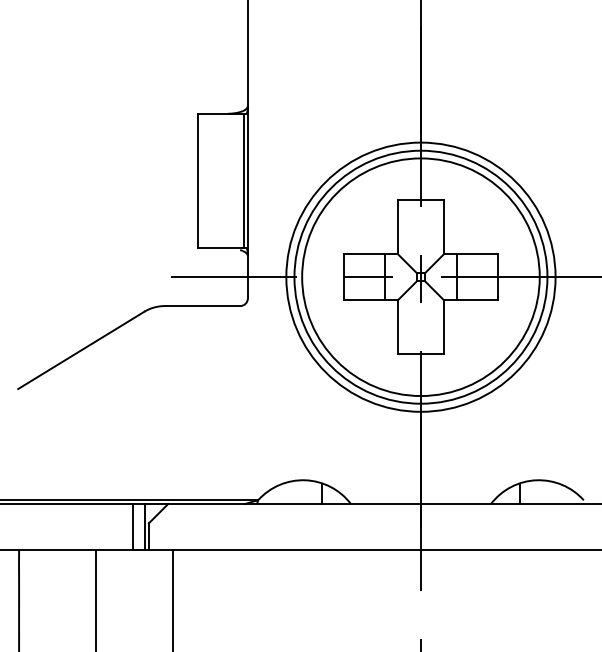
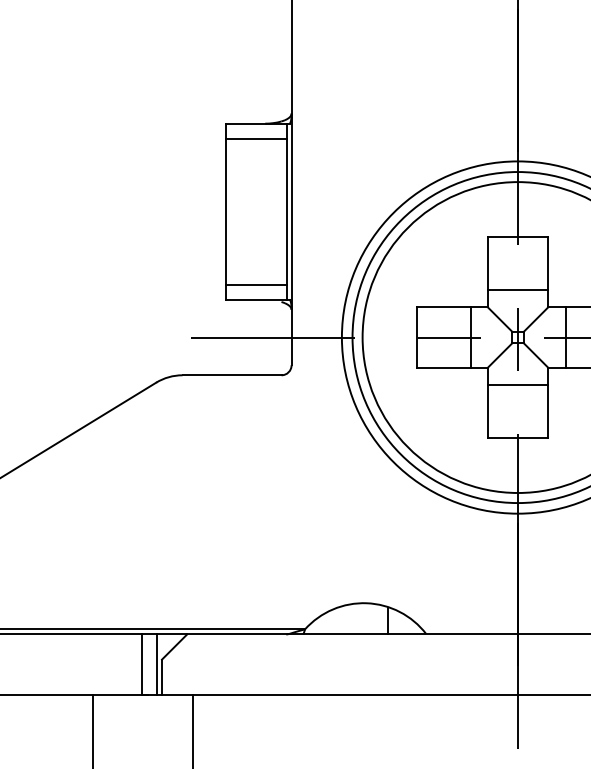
line: (220, 125) -> (255, 139), added
line: (220, 236) -> (255, 284), added
line: (420, 240) -> (517, 289), added
line: (420, 313) -> (517, 385), added

